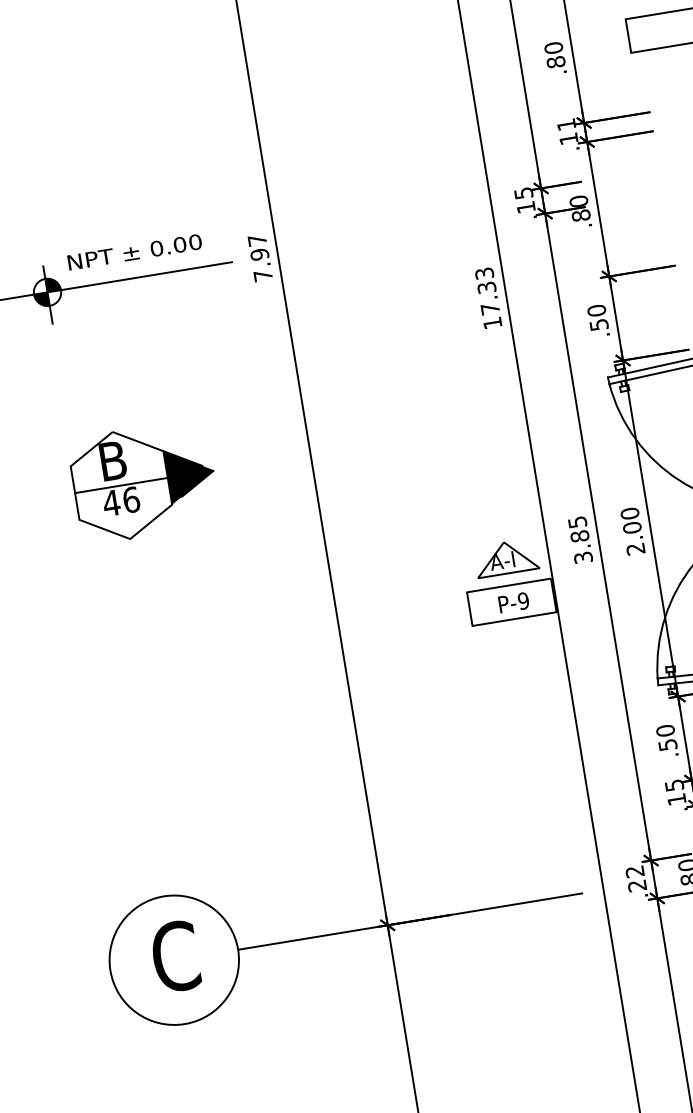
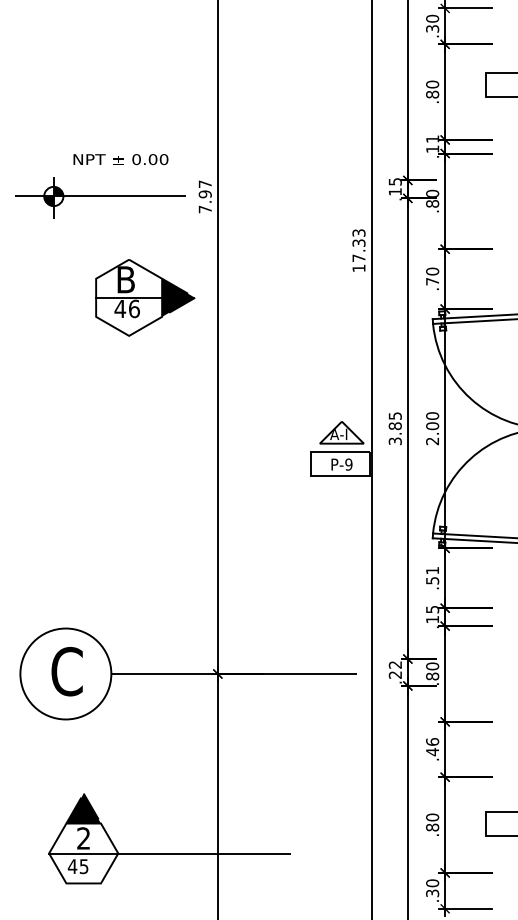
text: (134, 252) -> (120, 159), moved
text: (598, 324) -> (432, 281), .50 -> .70
part: (144, 481) -> (145, 297), moved
text: (665, 730) -> (432, 570), .50 -> .51

